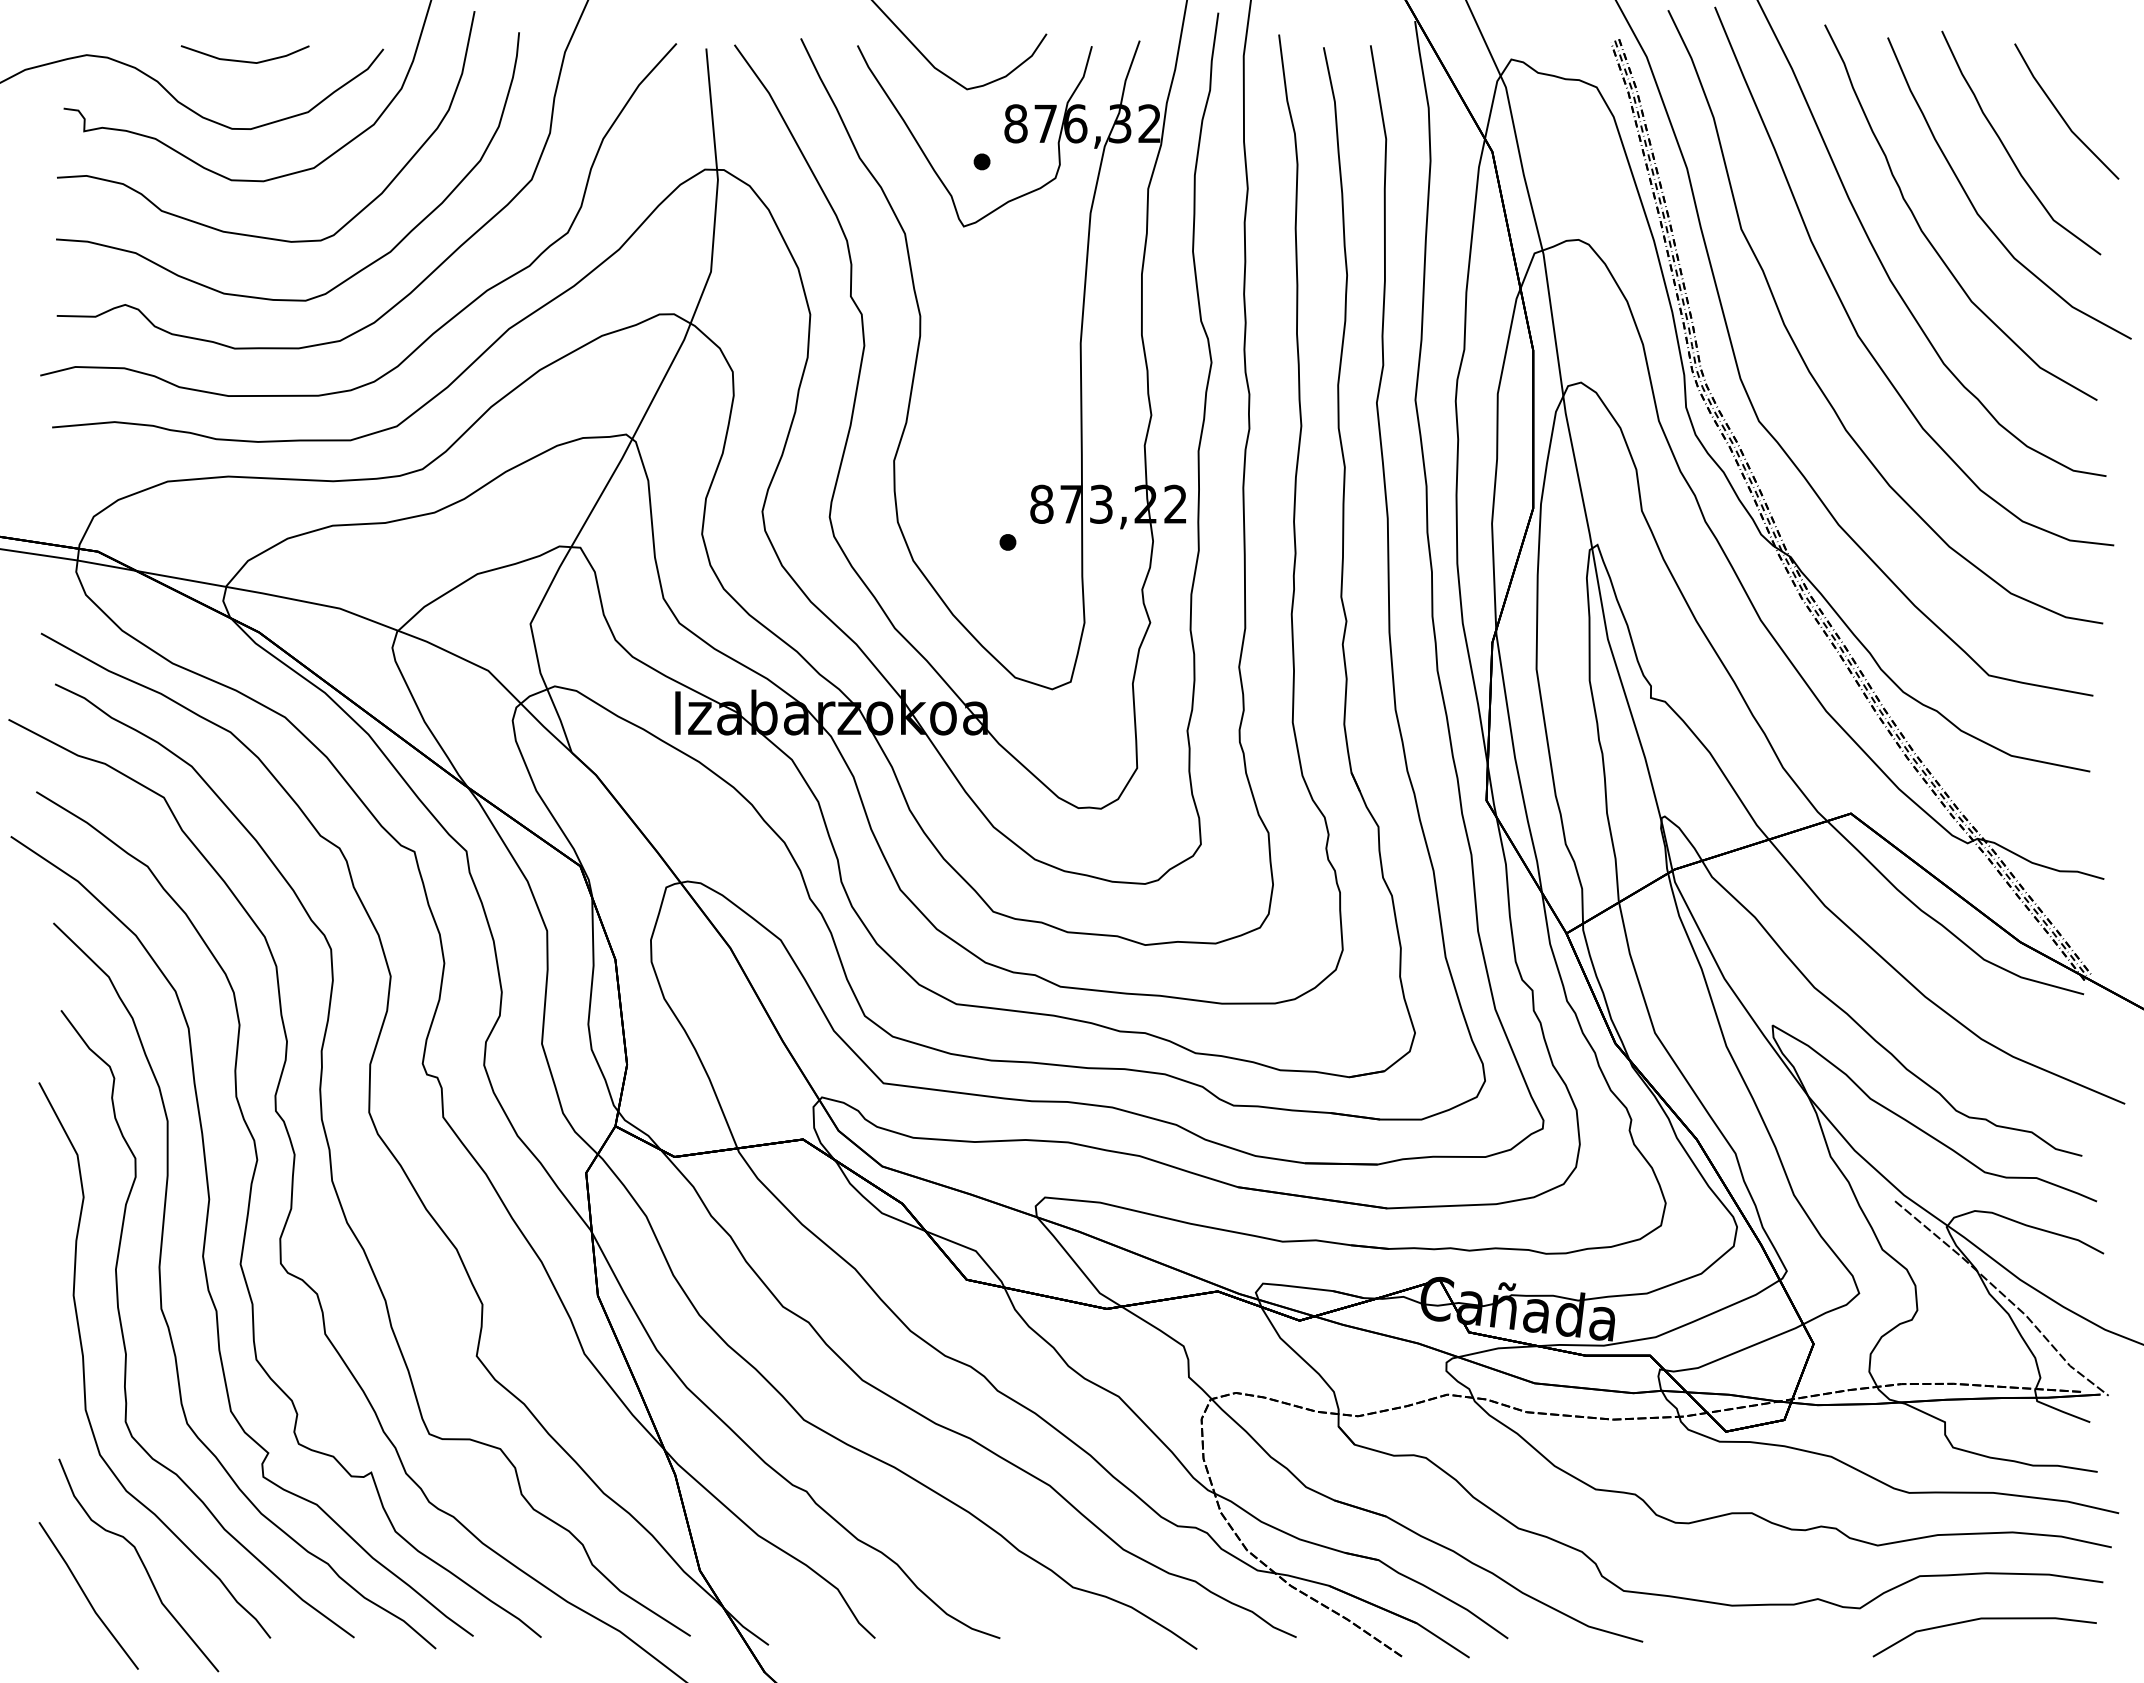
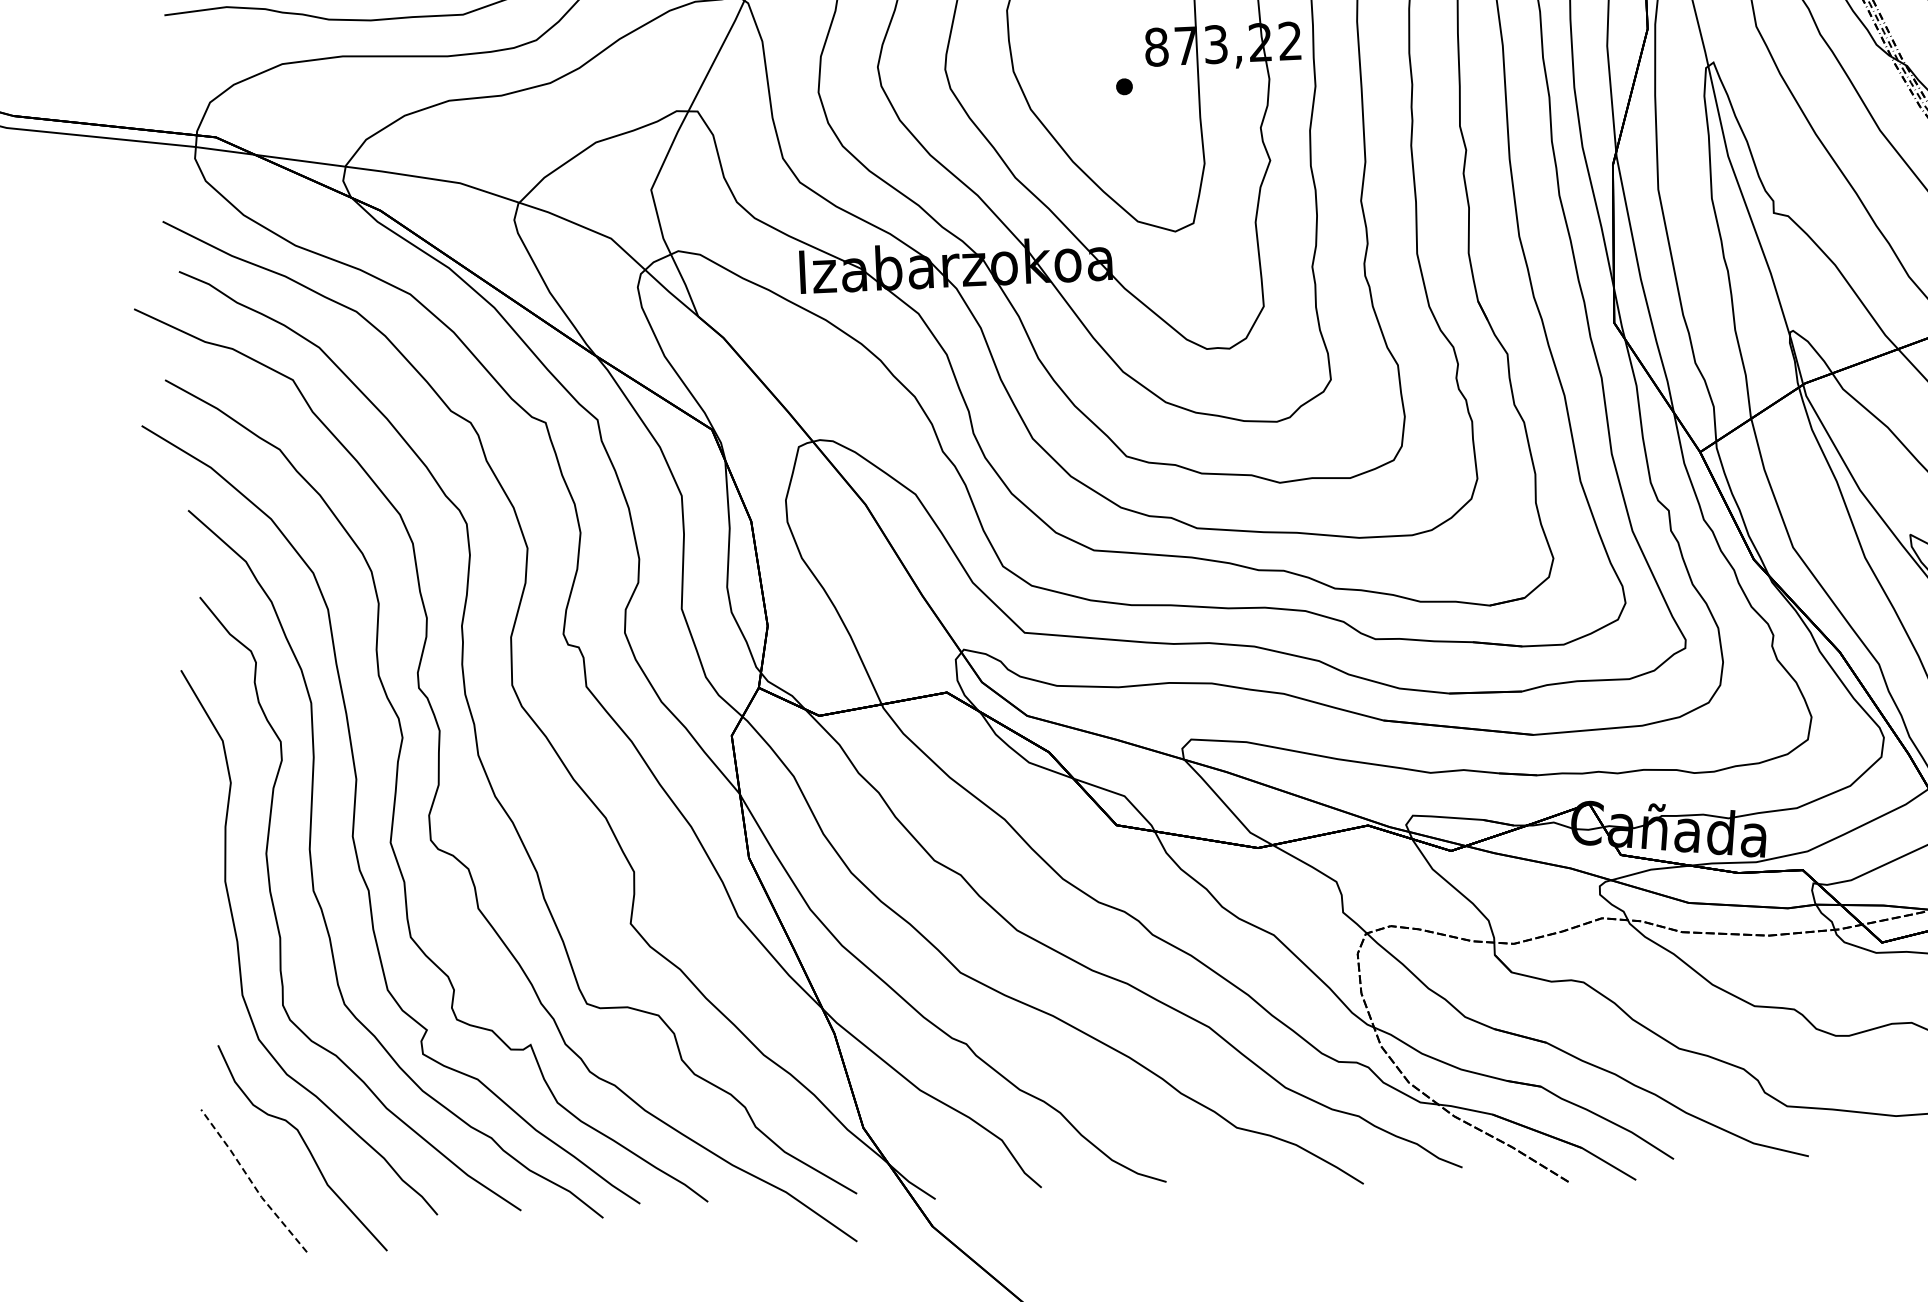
line: (86, 1597) -> (251, 1182), solid -> dashed

